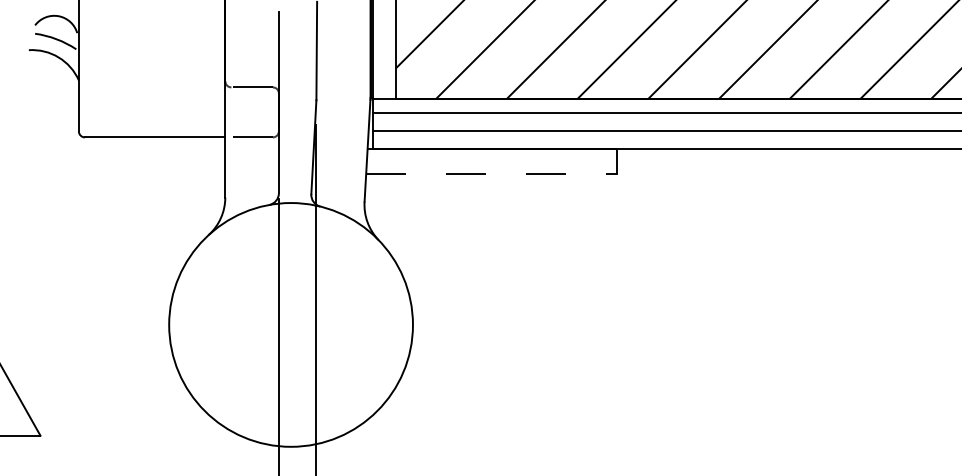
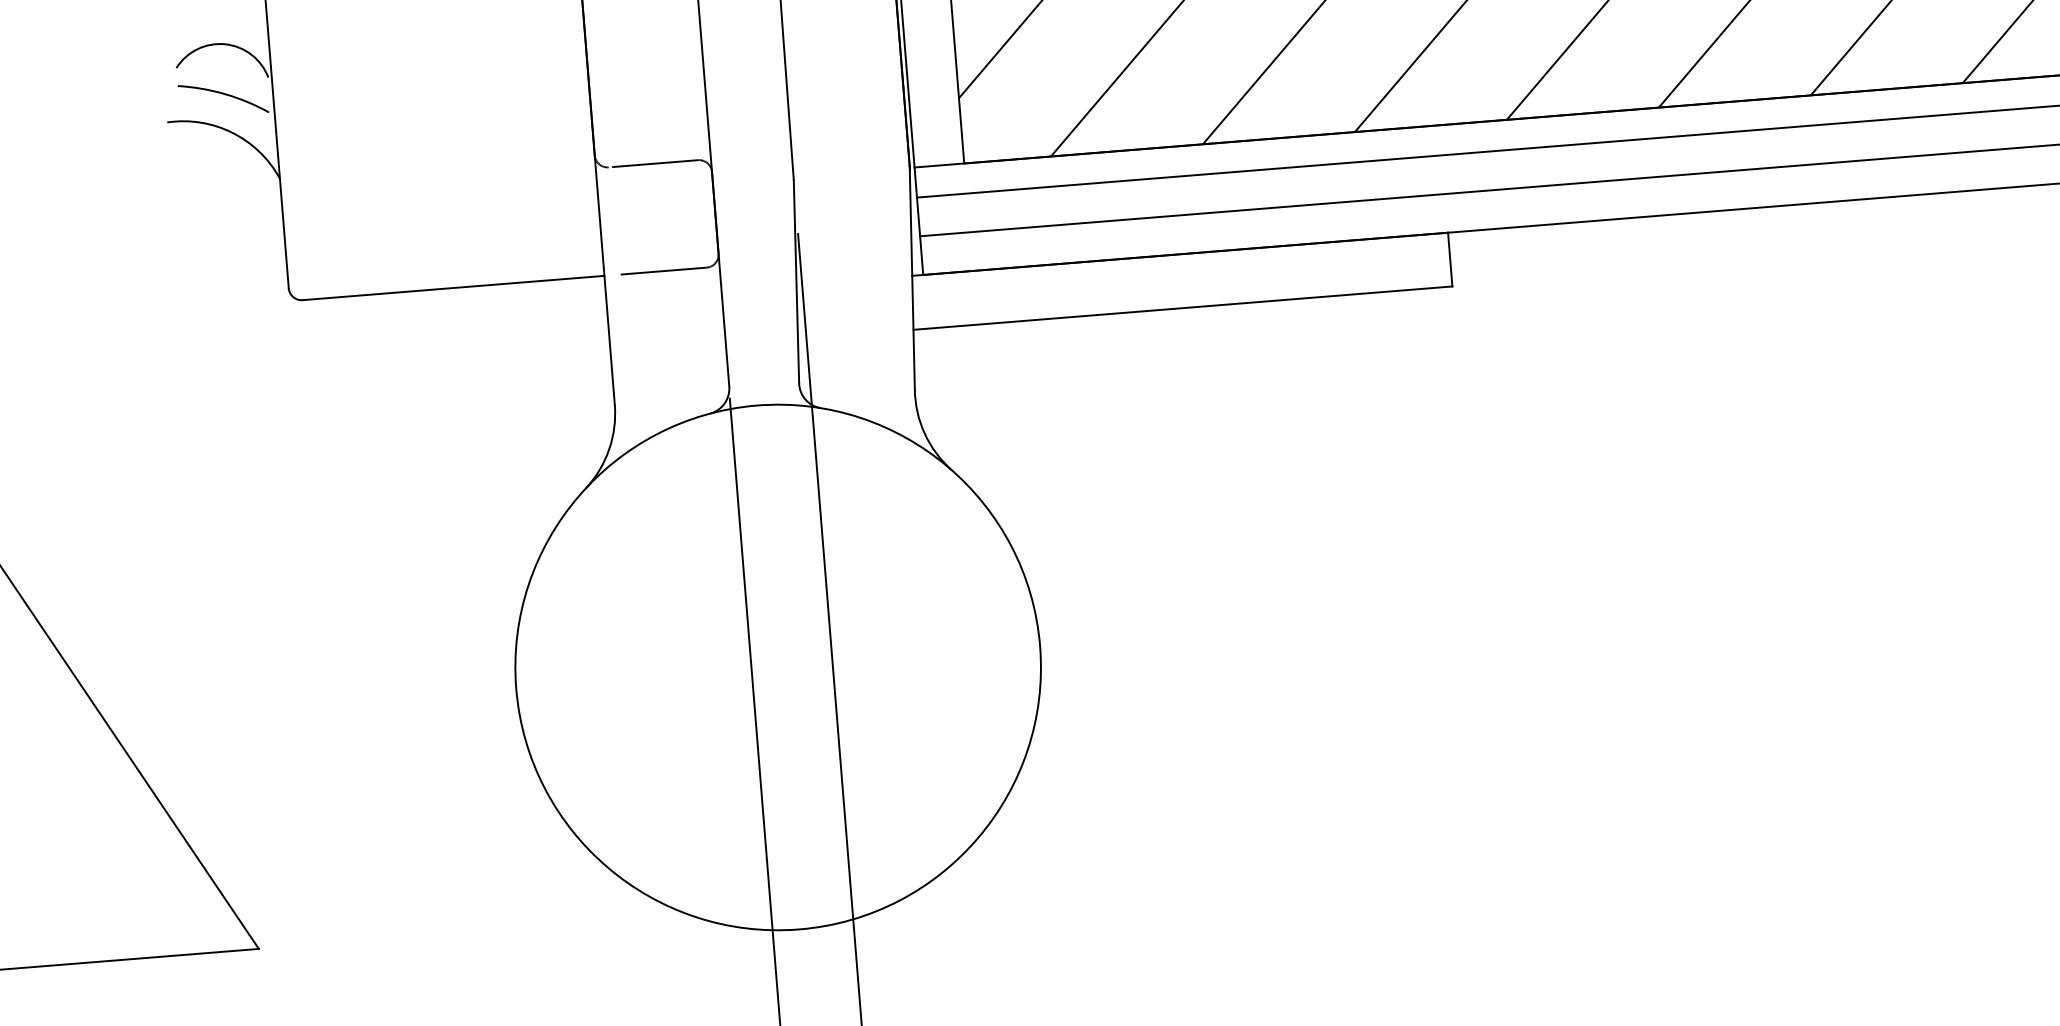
line: (492, 173) -> (1184, 307), dashed -> solid

